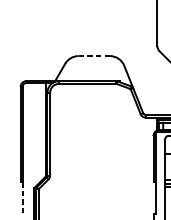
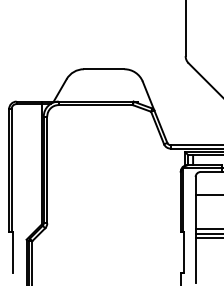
line: (93, 56) -> (103, 69), dashed -> solid
line: (23, 198) -> (12, 252), dashed -> solid

